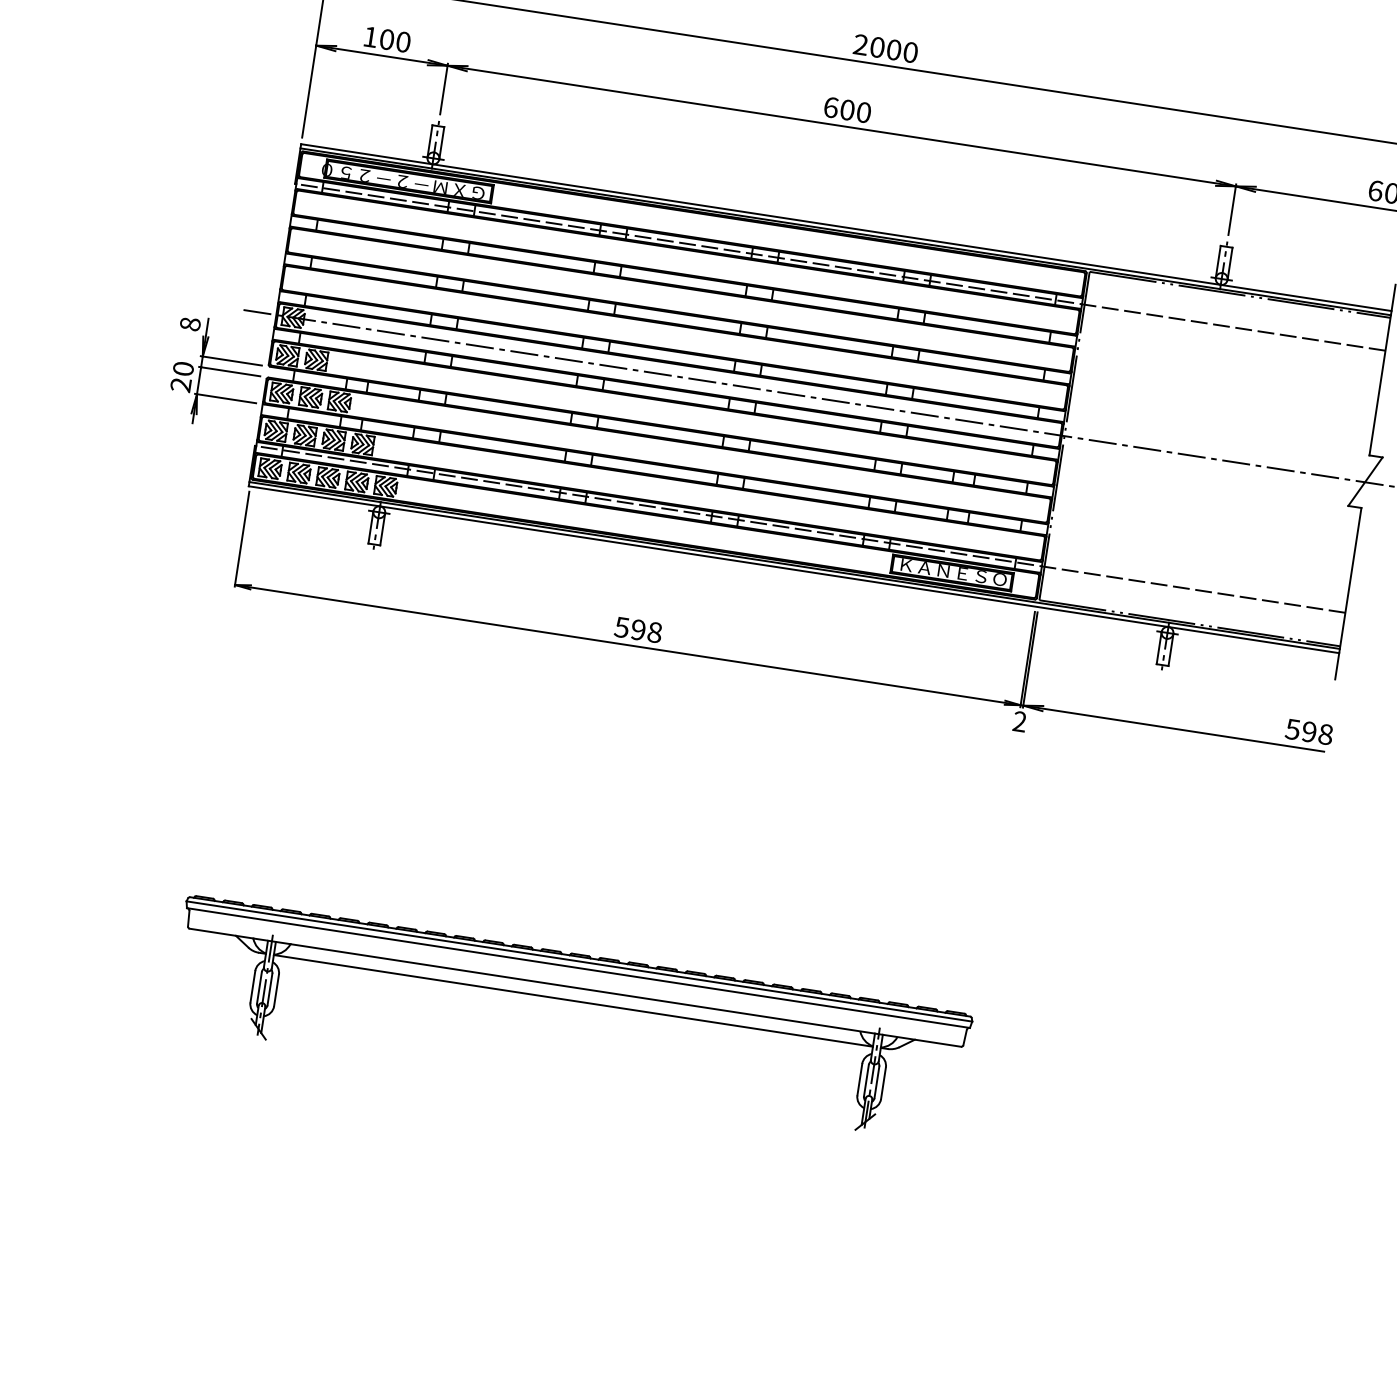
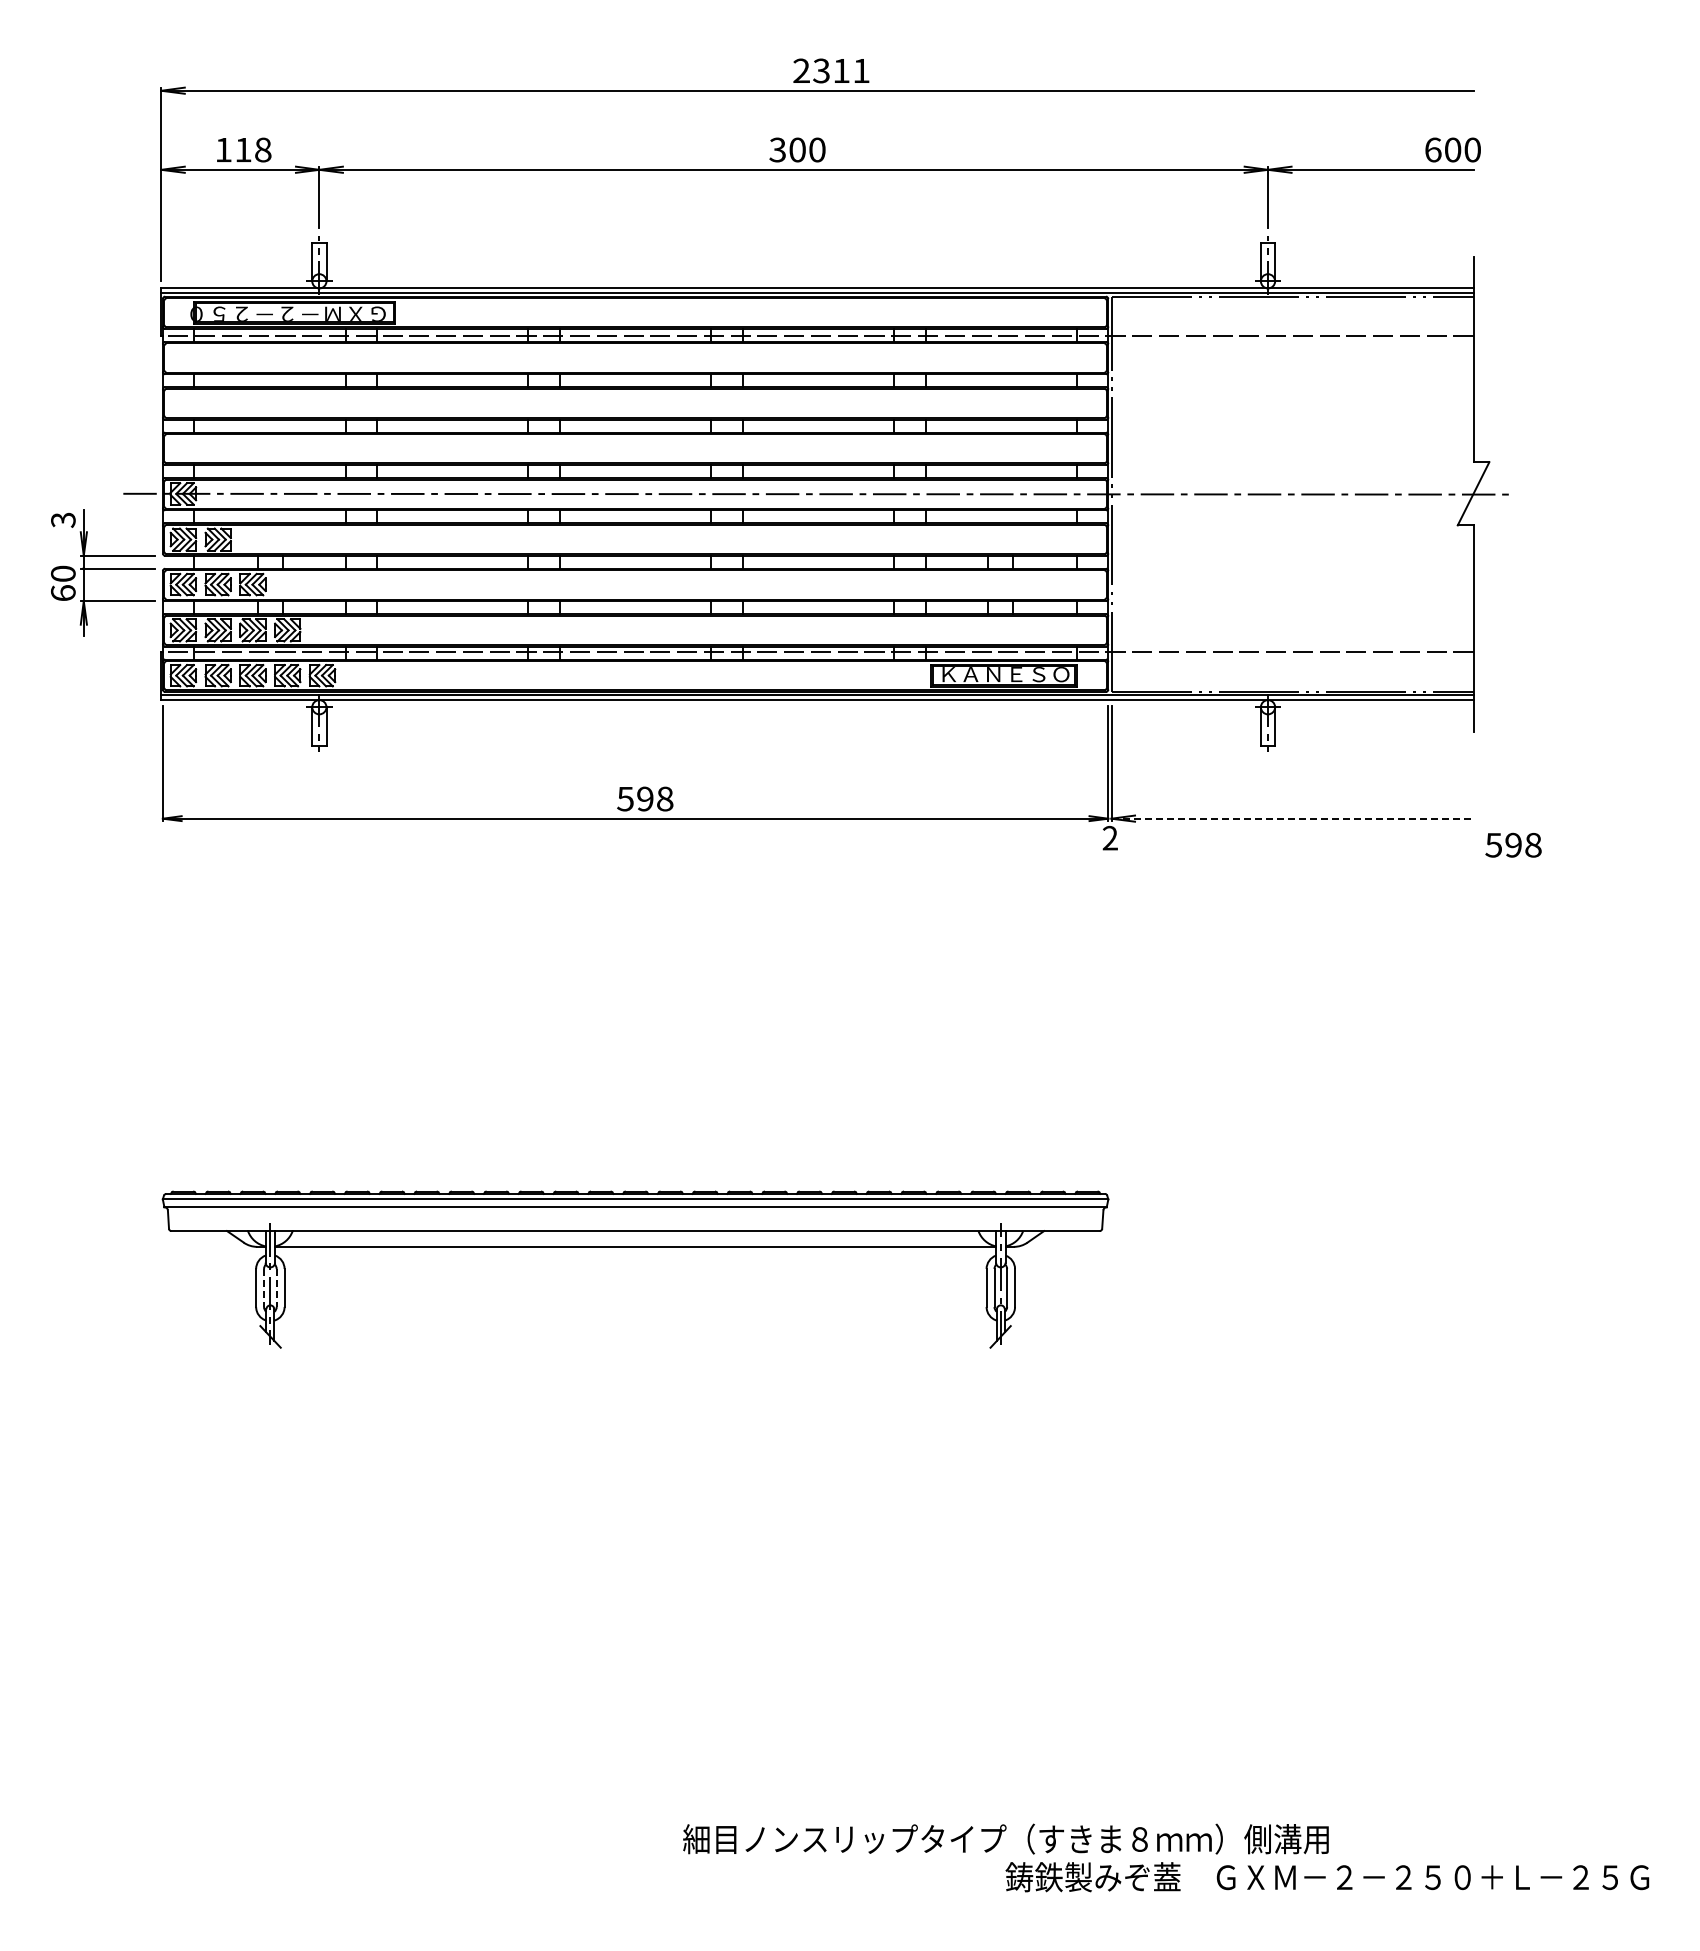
text: (395, 40) -> (253, 149), 100 -> 118
text: (894, 49) -> (841, 70), 2000 -> 2311
text: (830, 107) -> (777, 149), 600 -> 300
text: (190, 323) -> (63, 519), 8 -> 3
text: (181, 385) -> (63, 593), 20 -> 60
line: (1174, 728) -> (1293, 818), solid -> dashed
text: (1309, 731) -> (1513, 844), moved
line: (259, 987) -> (264, 1287), solid -> dashed
line: (269, 988) -> (276, 1287), solid -> dashed

